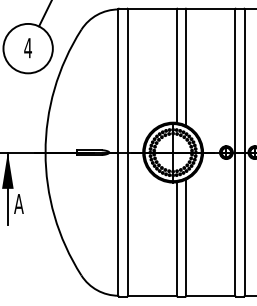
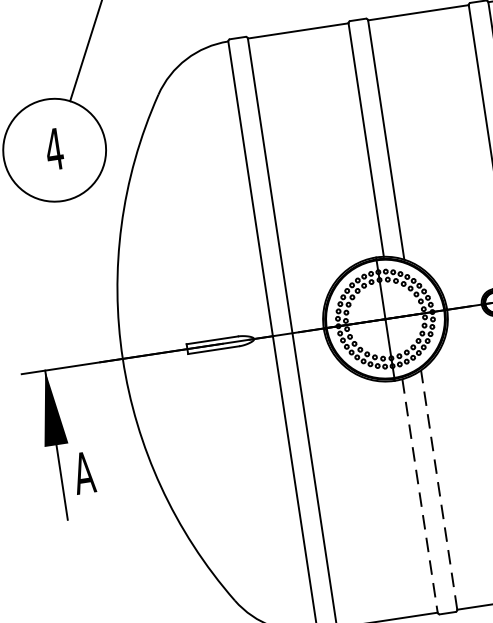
line: (186, 237) -> (439, 489), solid -> dashed
line: (176, 239) -> (419, 496), solid -> dashed

